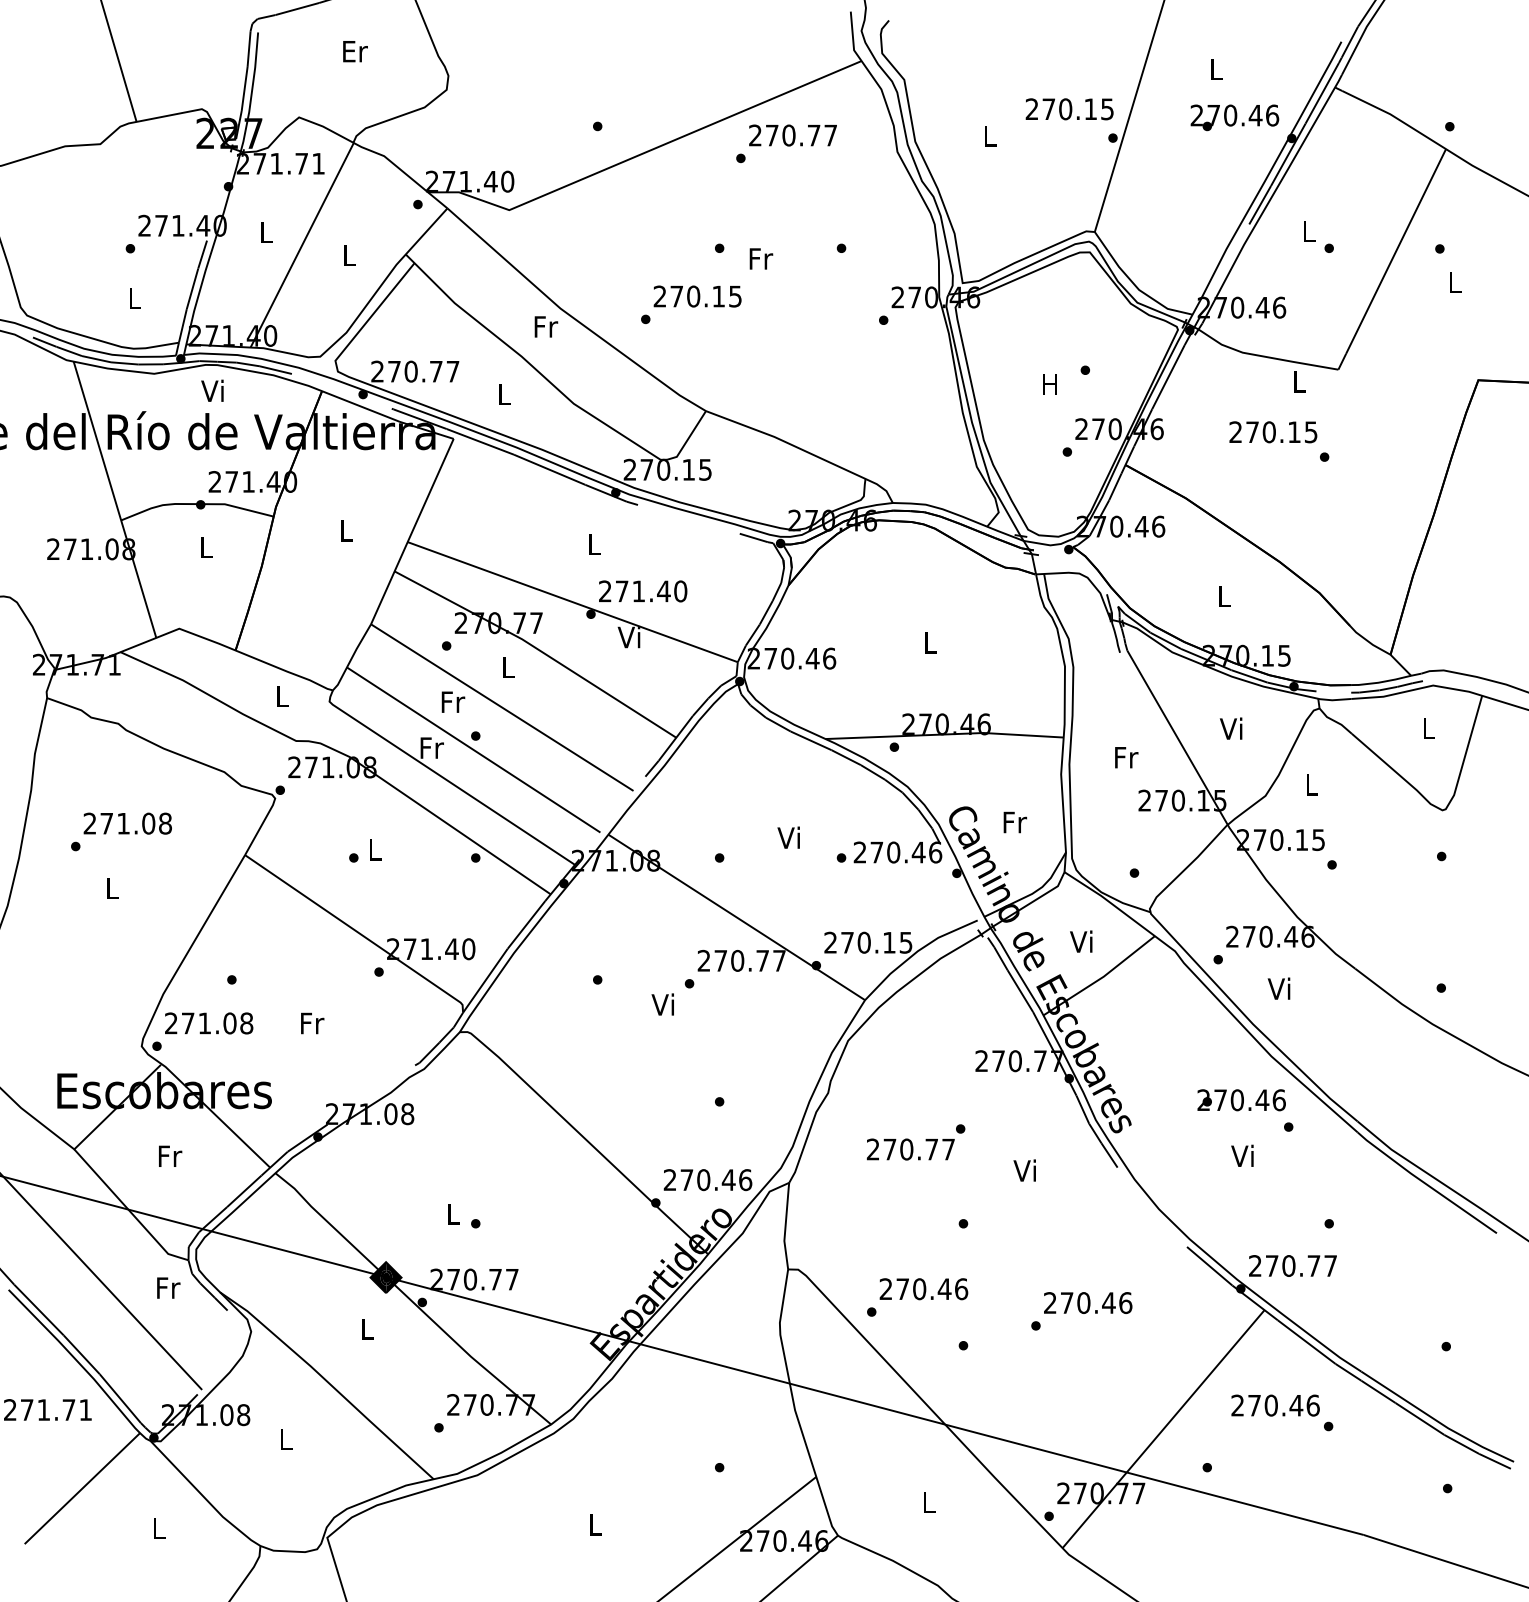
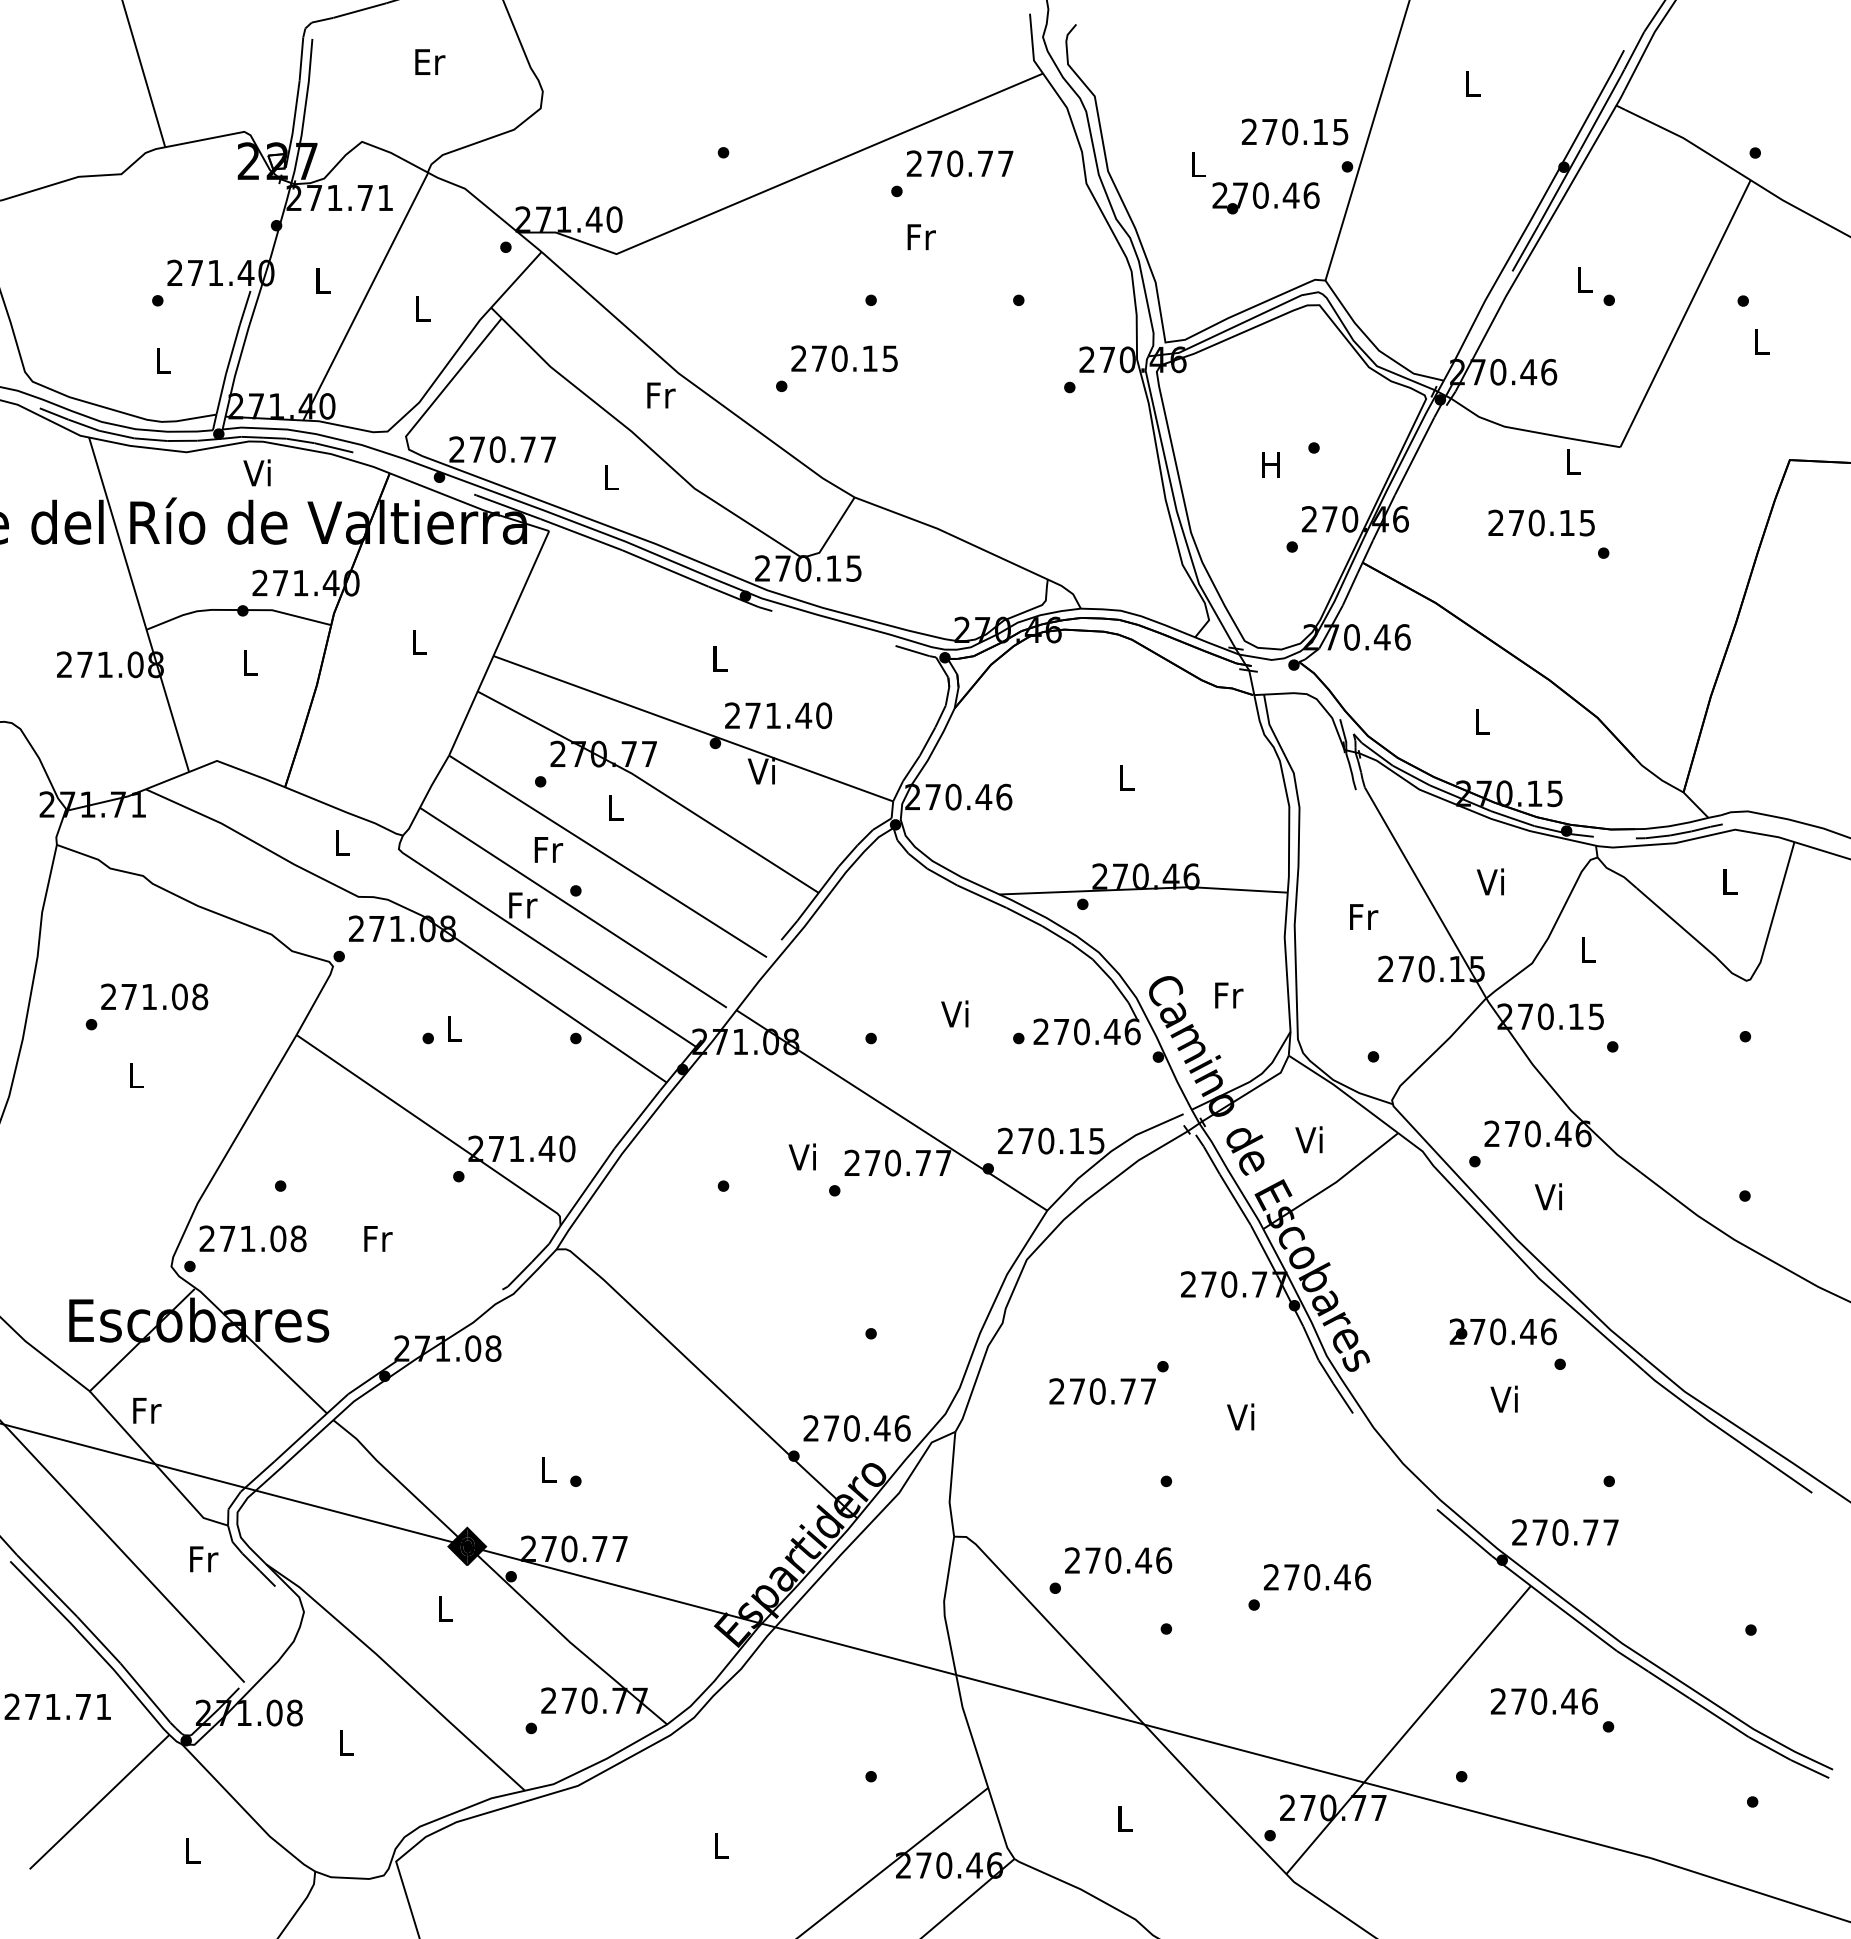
text: (1234, 117) -> (1265, 198), moved
text: (761, 259) -> (921, 237), moved
text: (662, 1004) -> (801, 1156), moved
text: (170, 1156) -> (147, 1410), moved

